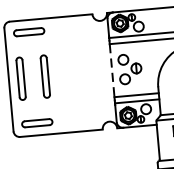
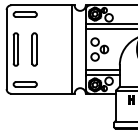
line: (111, 71) -> (85, 50), dashed -> solid
line: (93, 72) -> (71, 49), added

